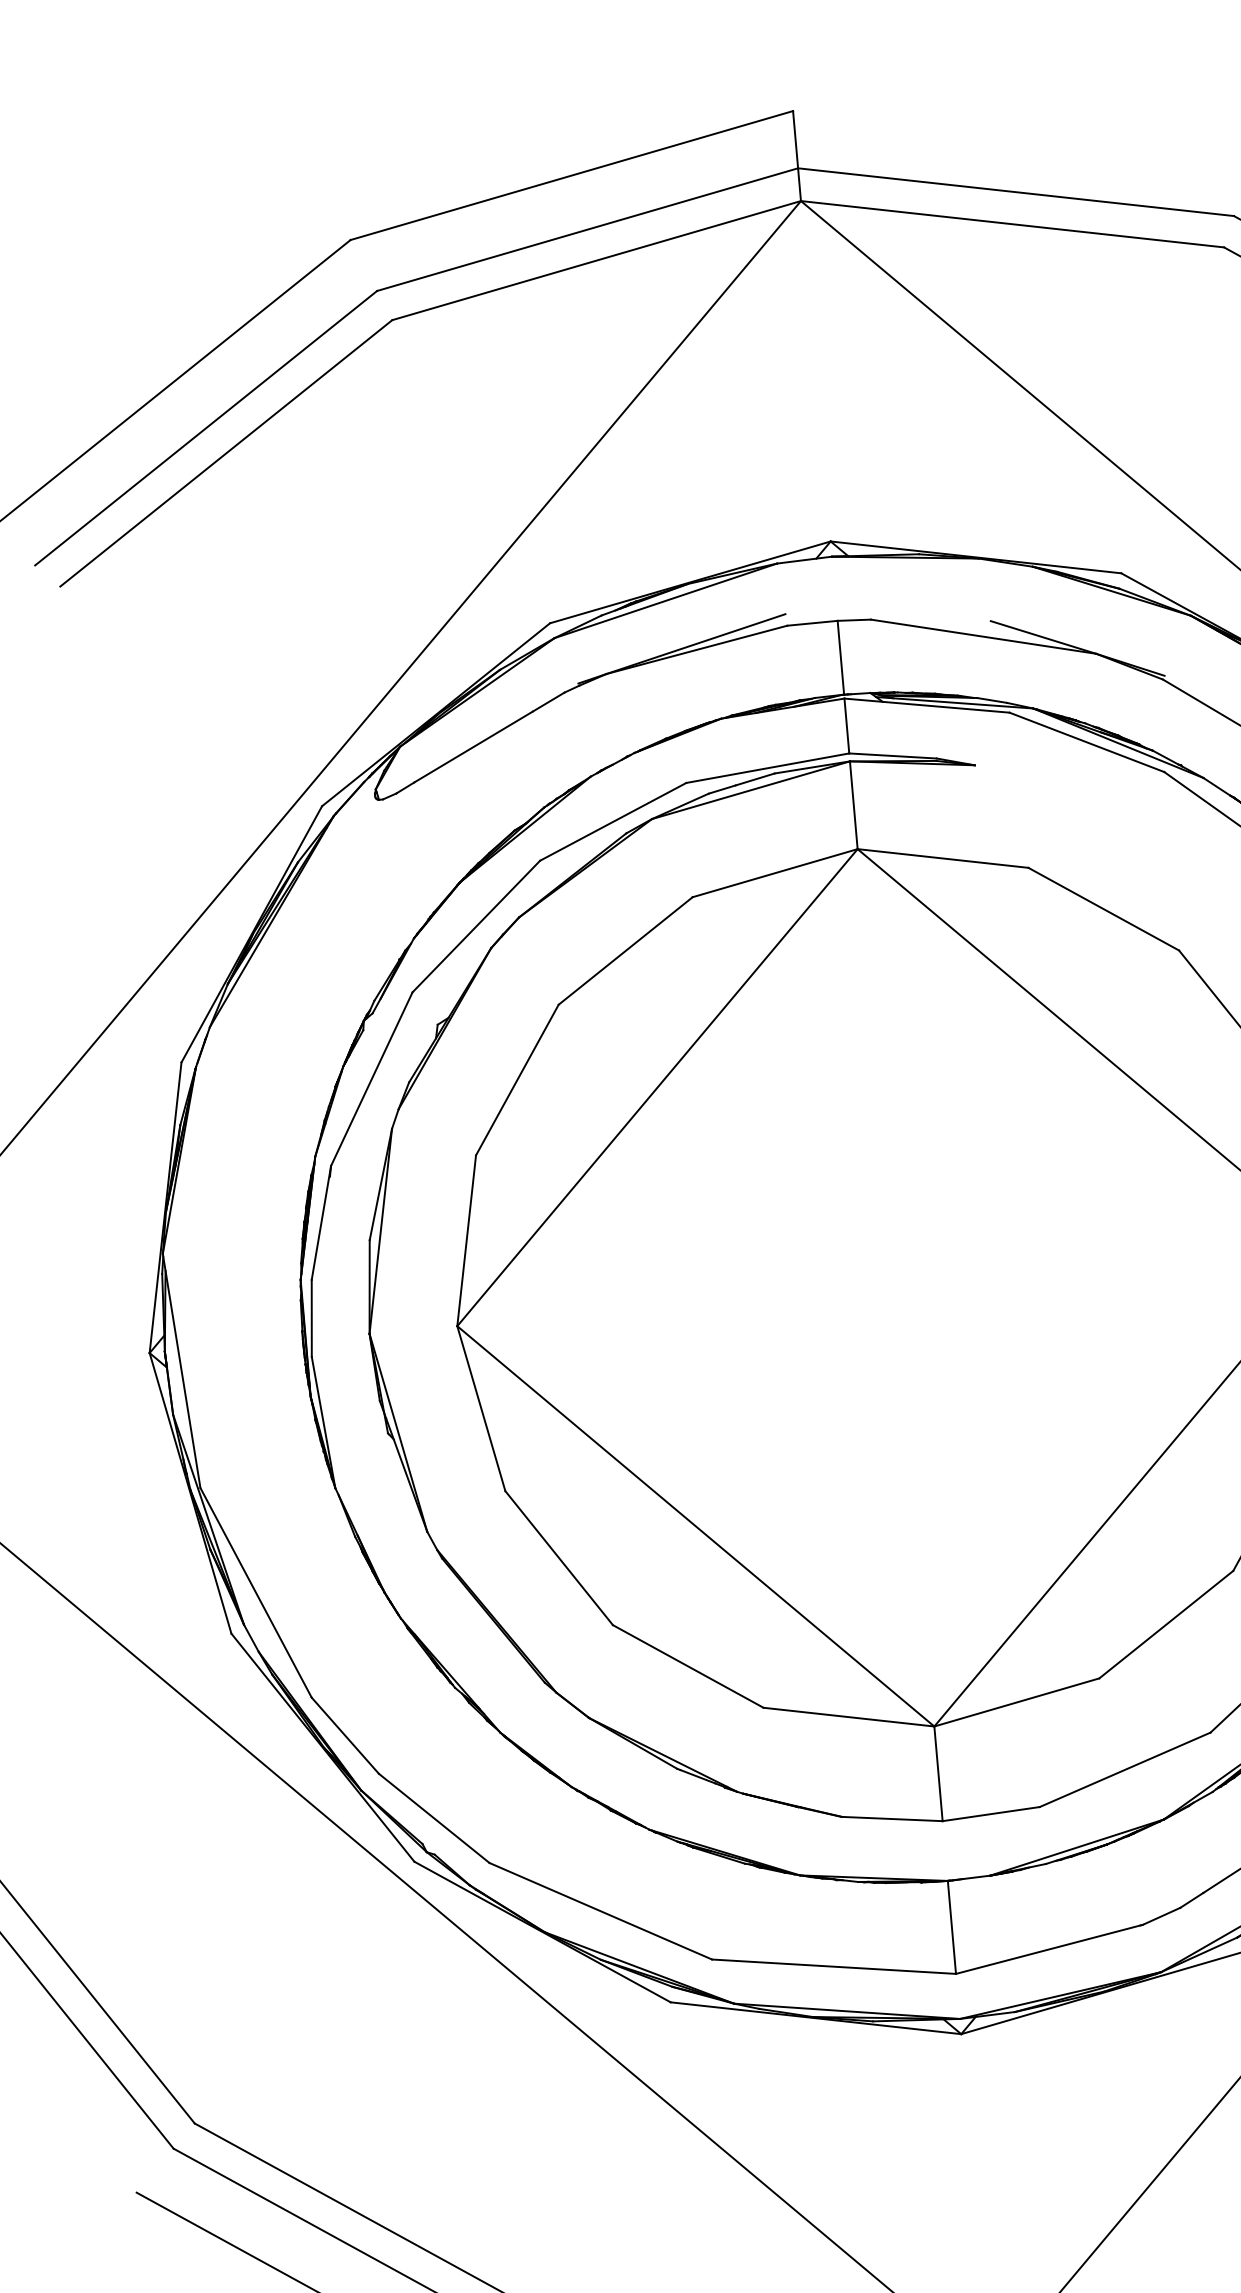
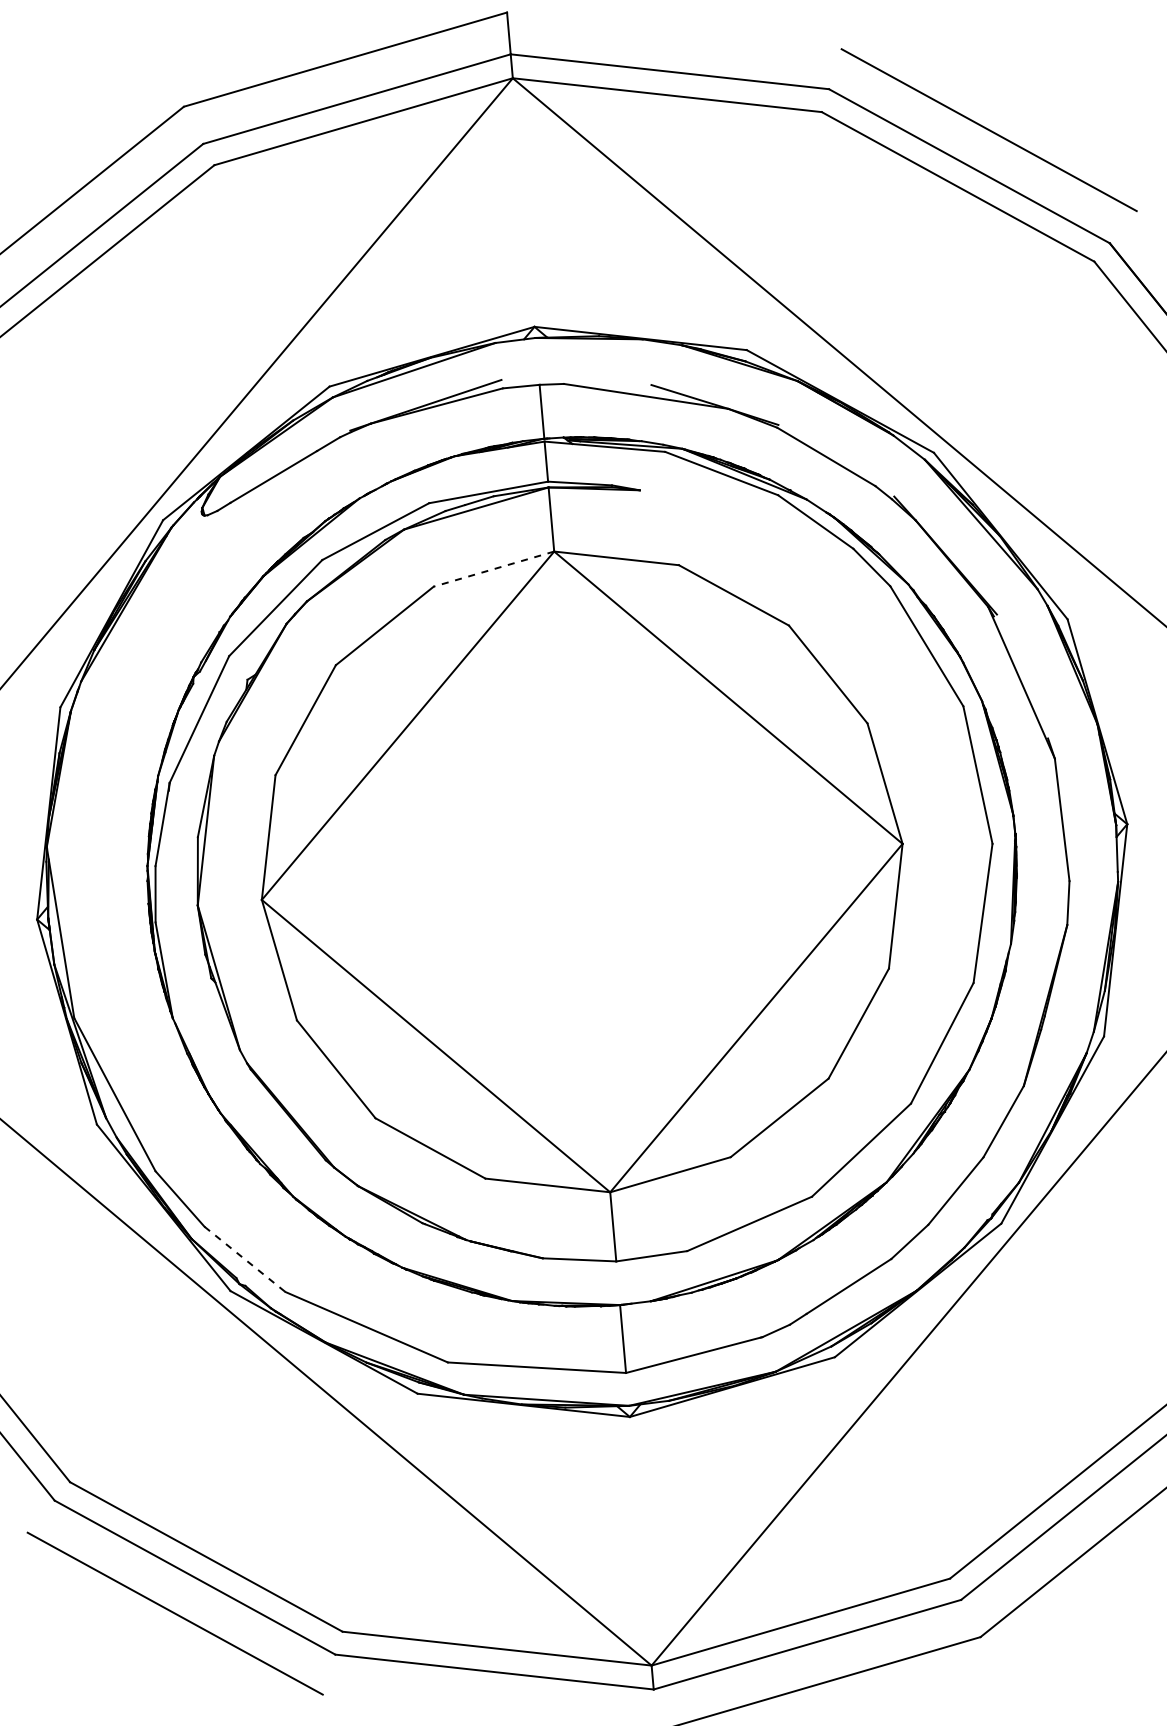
line: (774, 873) -> (493, 569), solid -> dashed
line: (433, 1818) -> (244, 1259), solid -> dashed

